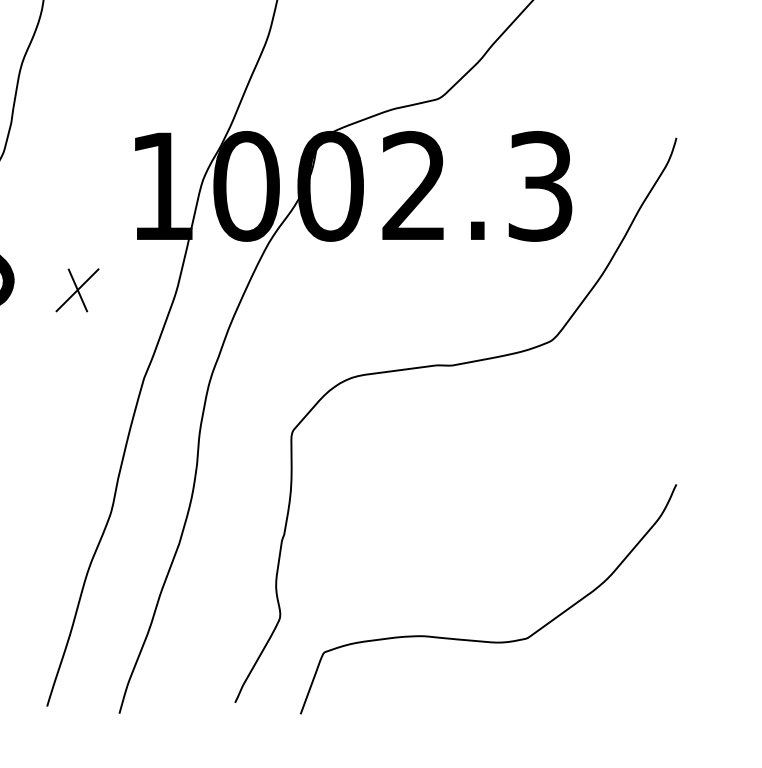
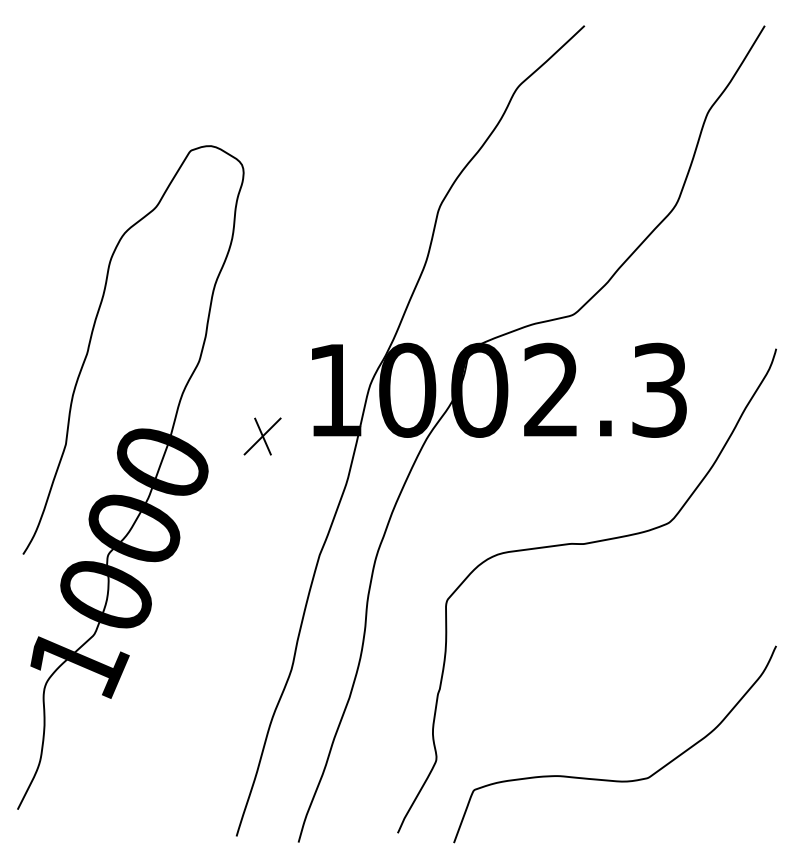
part: (77, 290) -> (262, 436), moved

